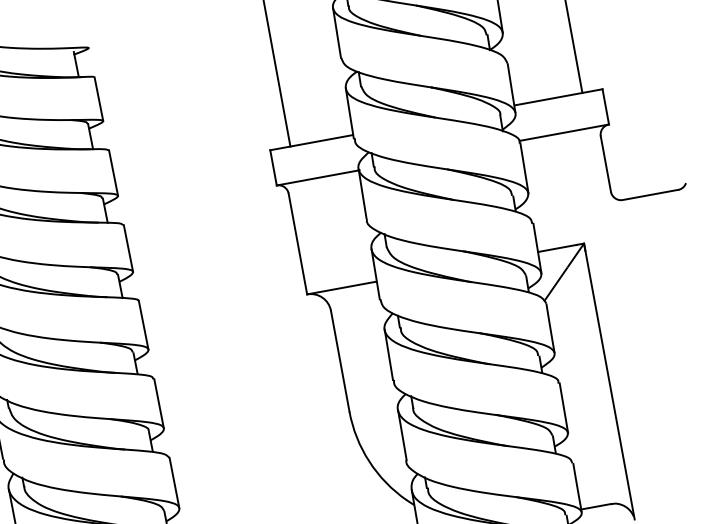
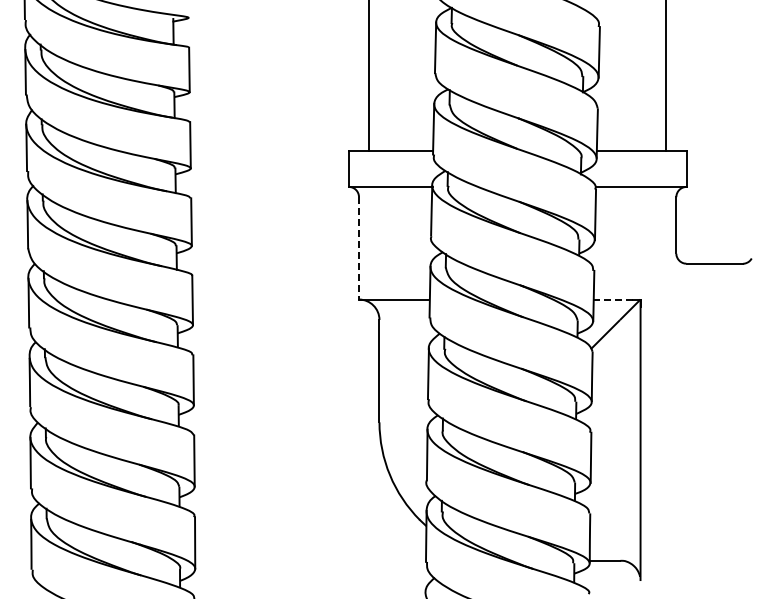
line: (298, 244) -> (359, 248), solid -> dashed
line: (557, 248) -> (613, 299), solid -> dashed

